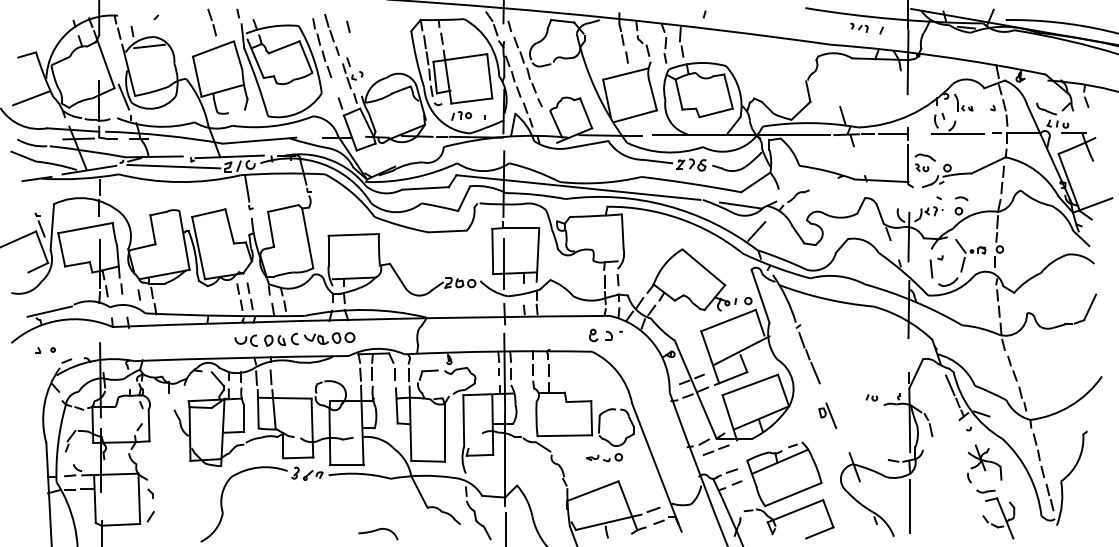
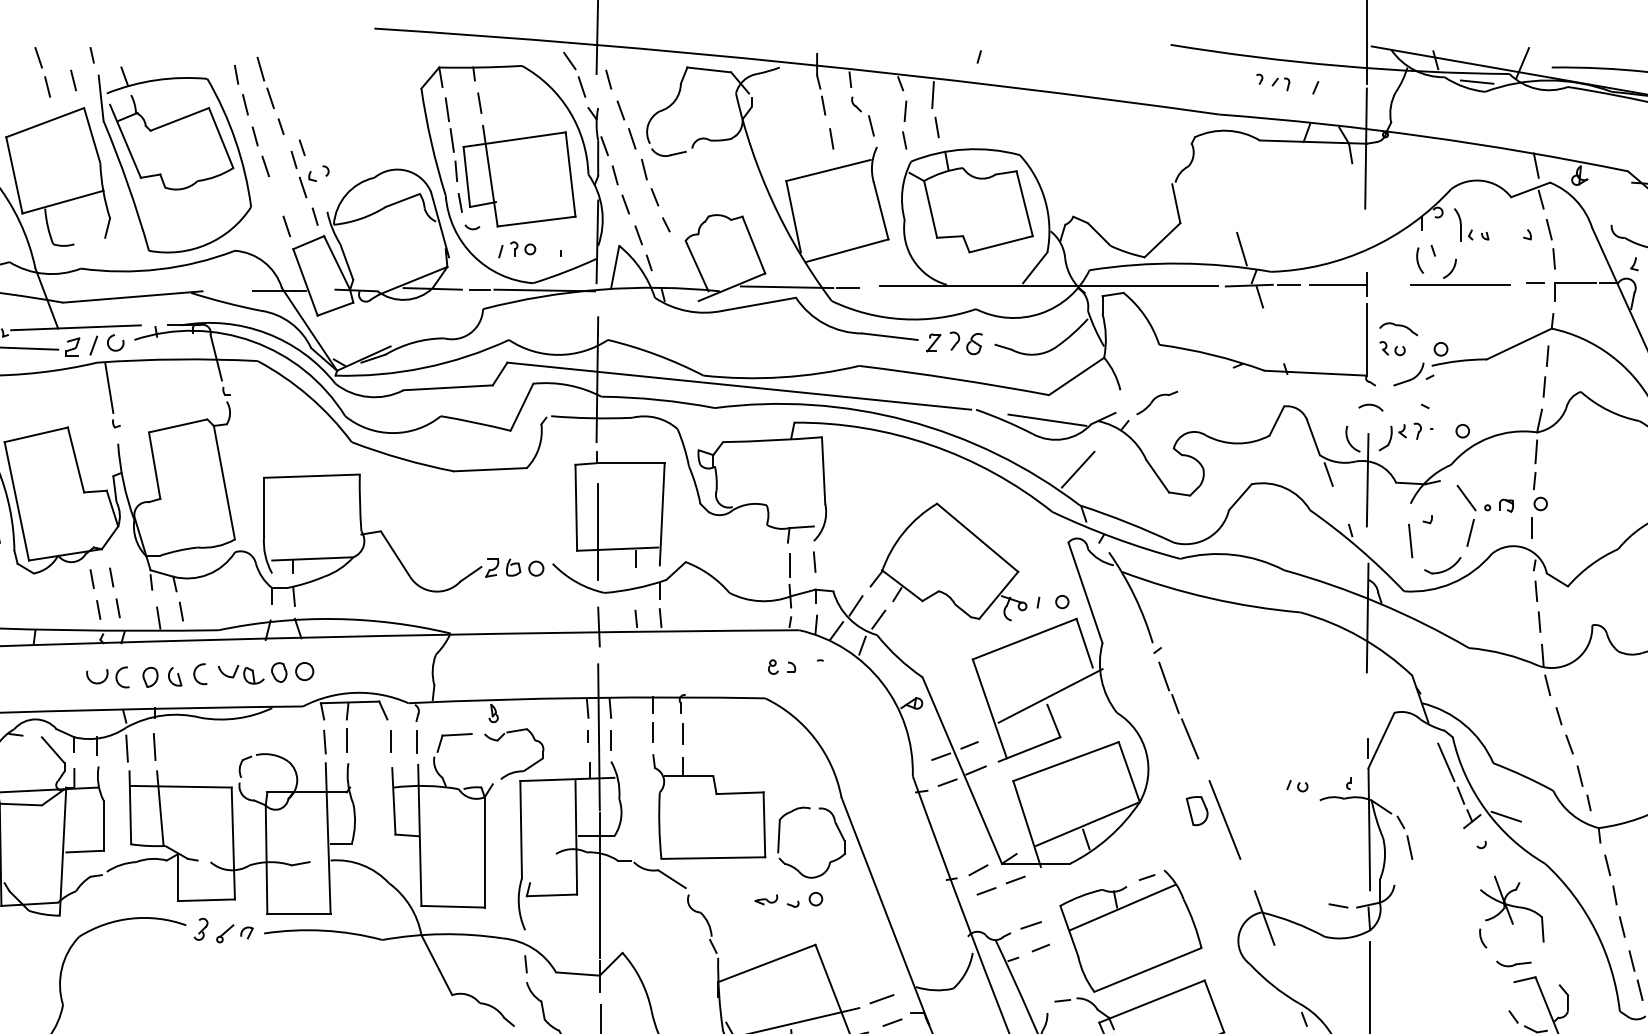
line: (348, 26) -> (73, 79), moved
arc: (961, 198) -> (1370, 406), moved
part: (600, 334) -> (781, 665), size x0.62
part: (827, 415) -> (1212, 819), size x1.67

